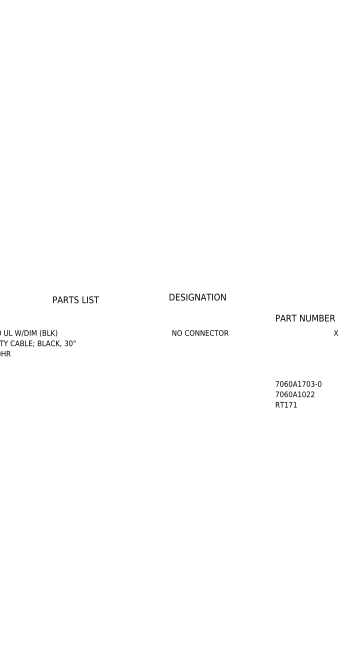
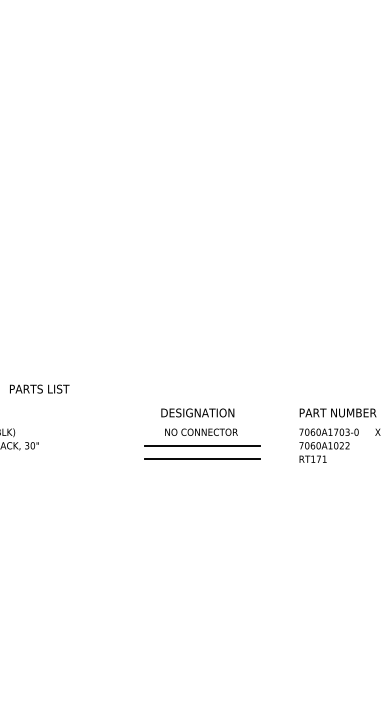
text: (197, 296) -> (197, 412), moved
line: (201, 343) -> (202, 445), added
line: (201, 353) -> (202, 458), added
text: (298, 394) -> (329, 445), moved

